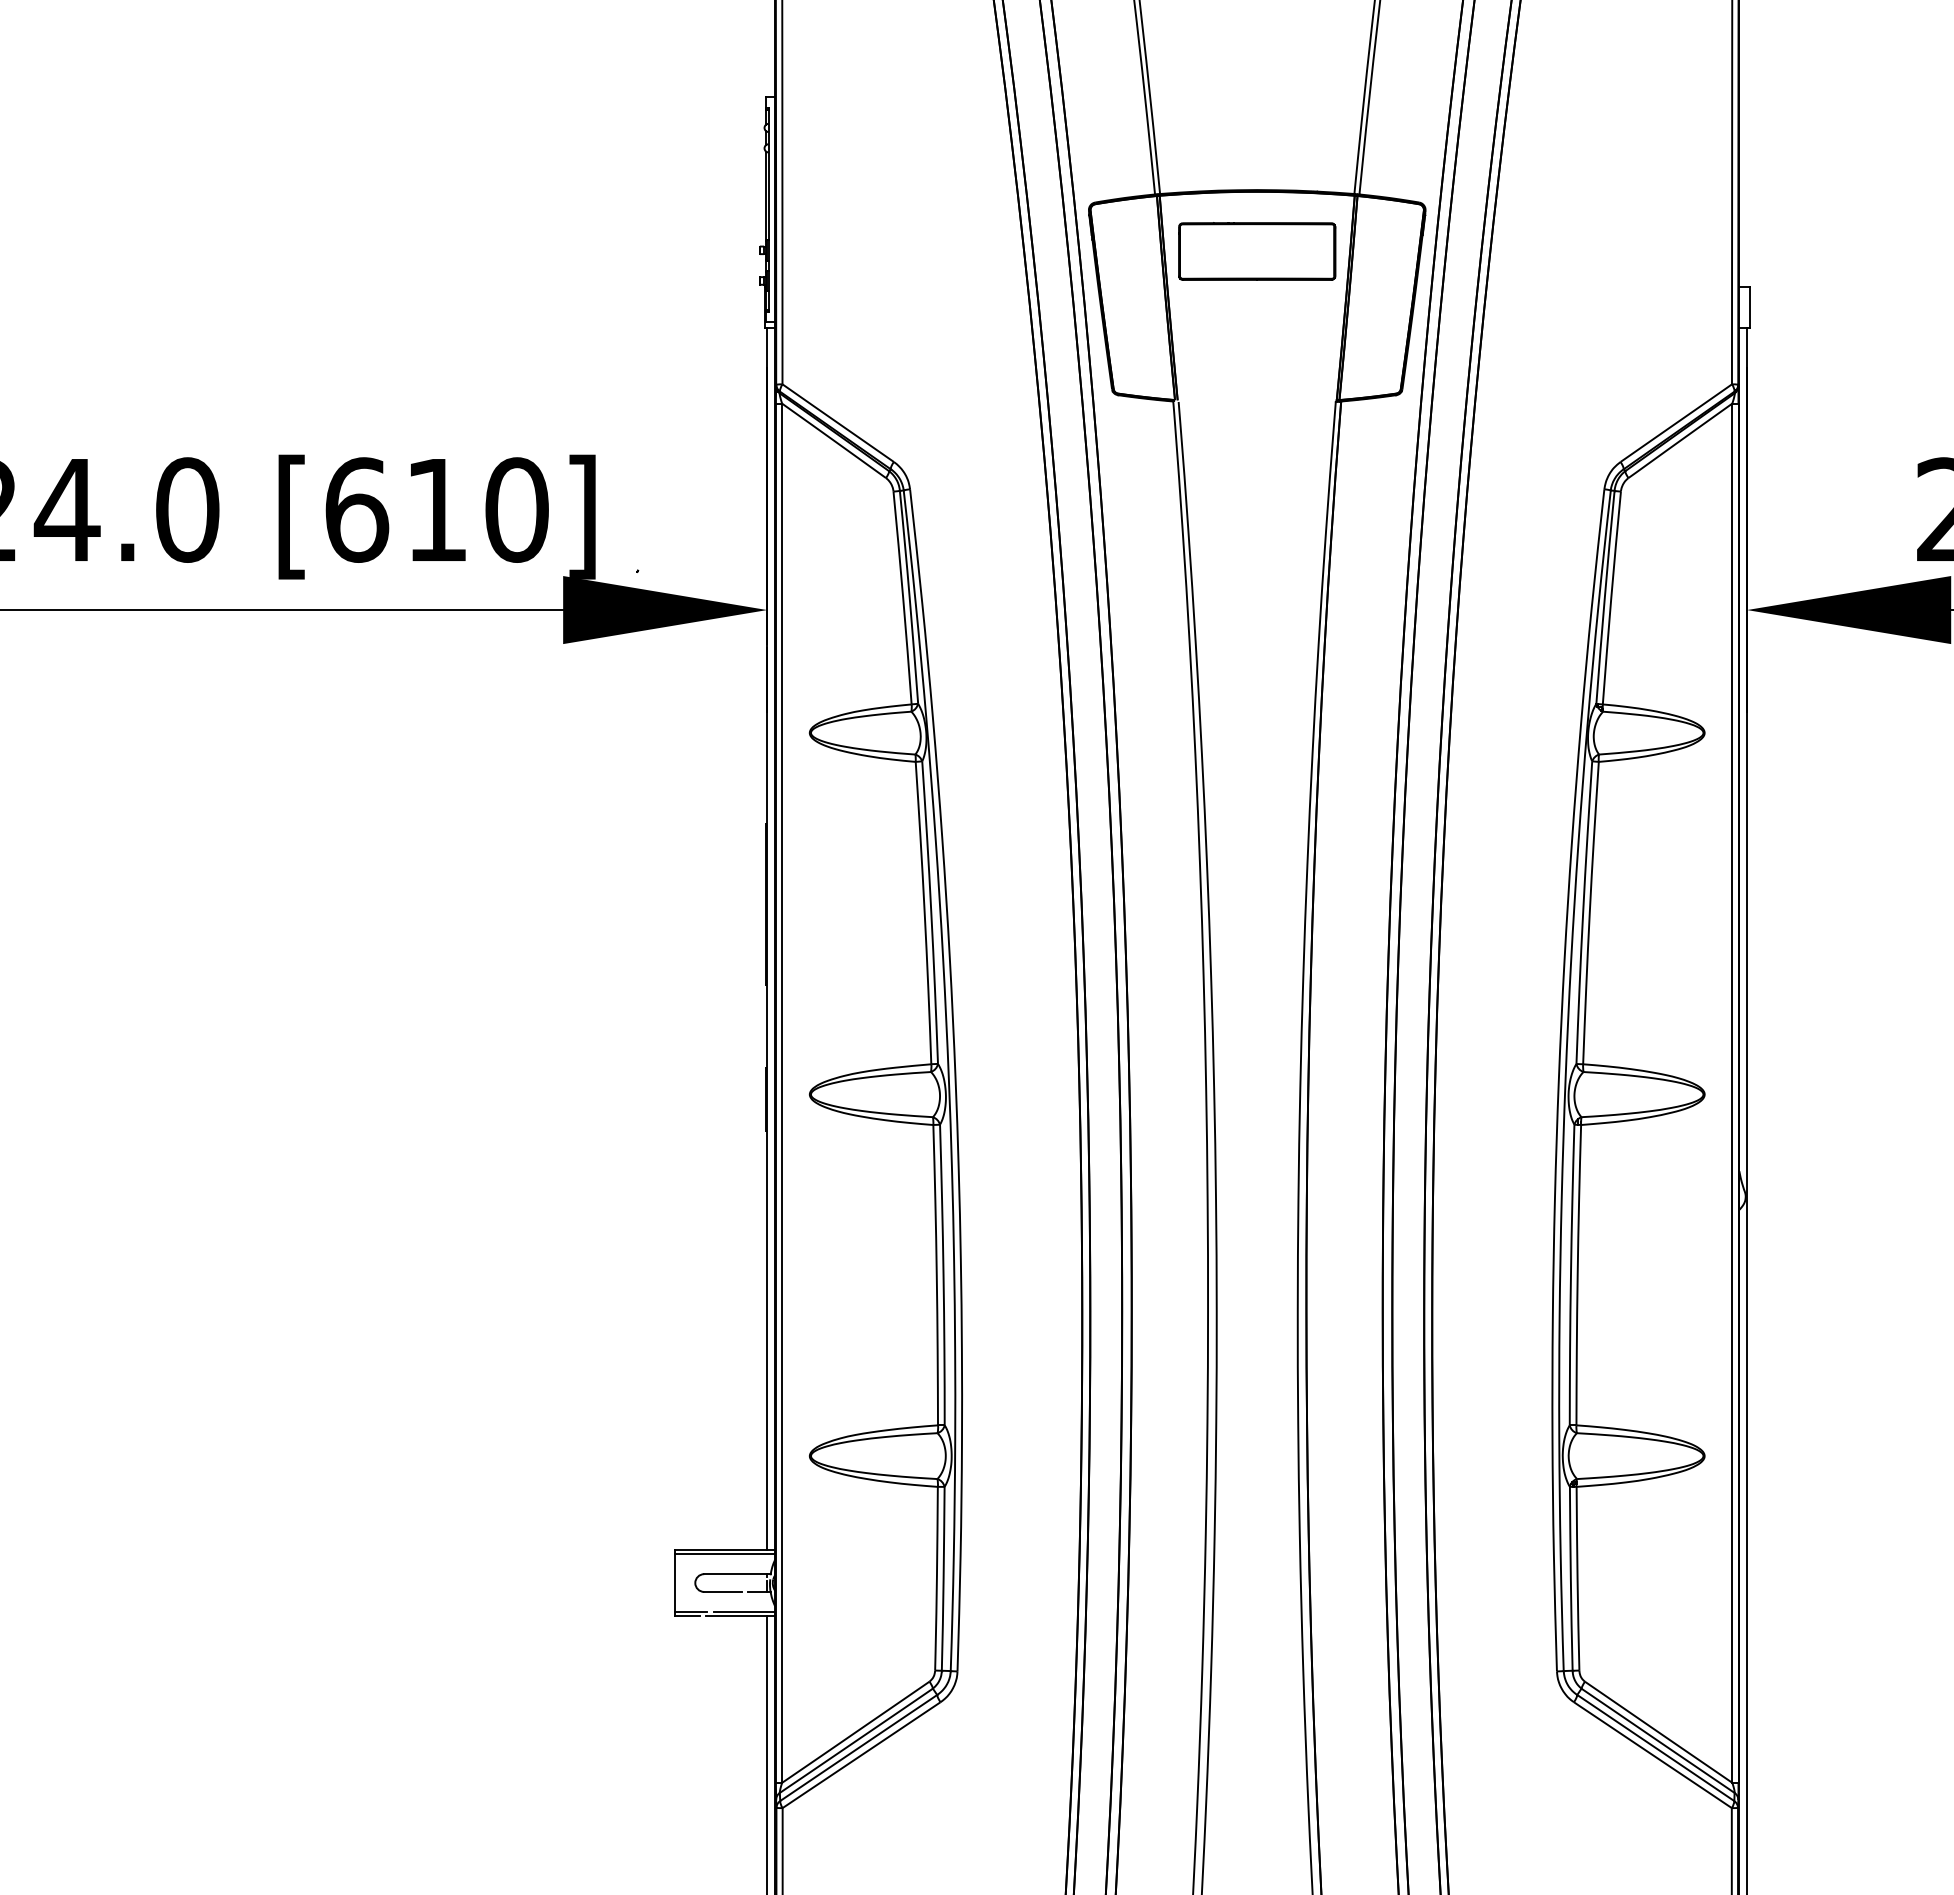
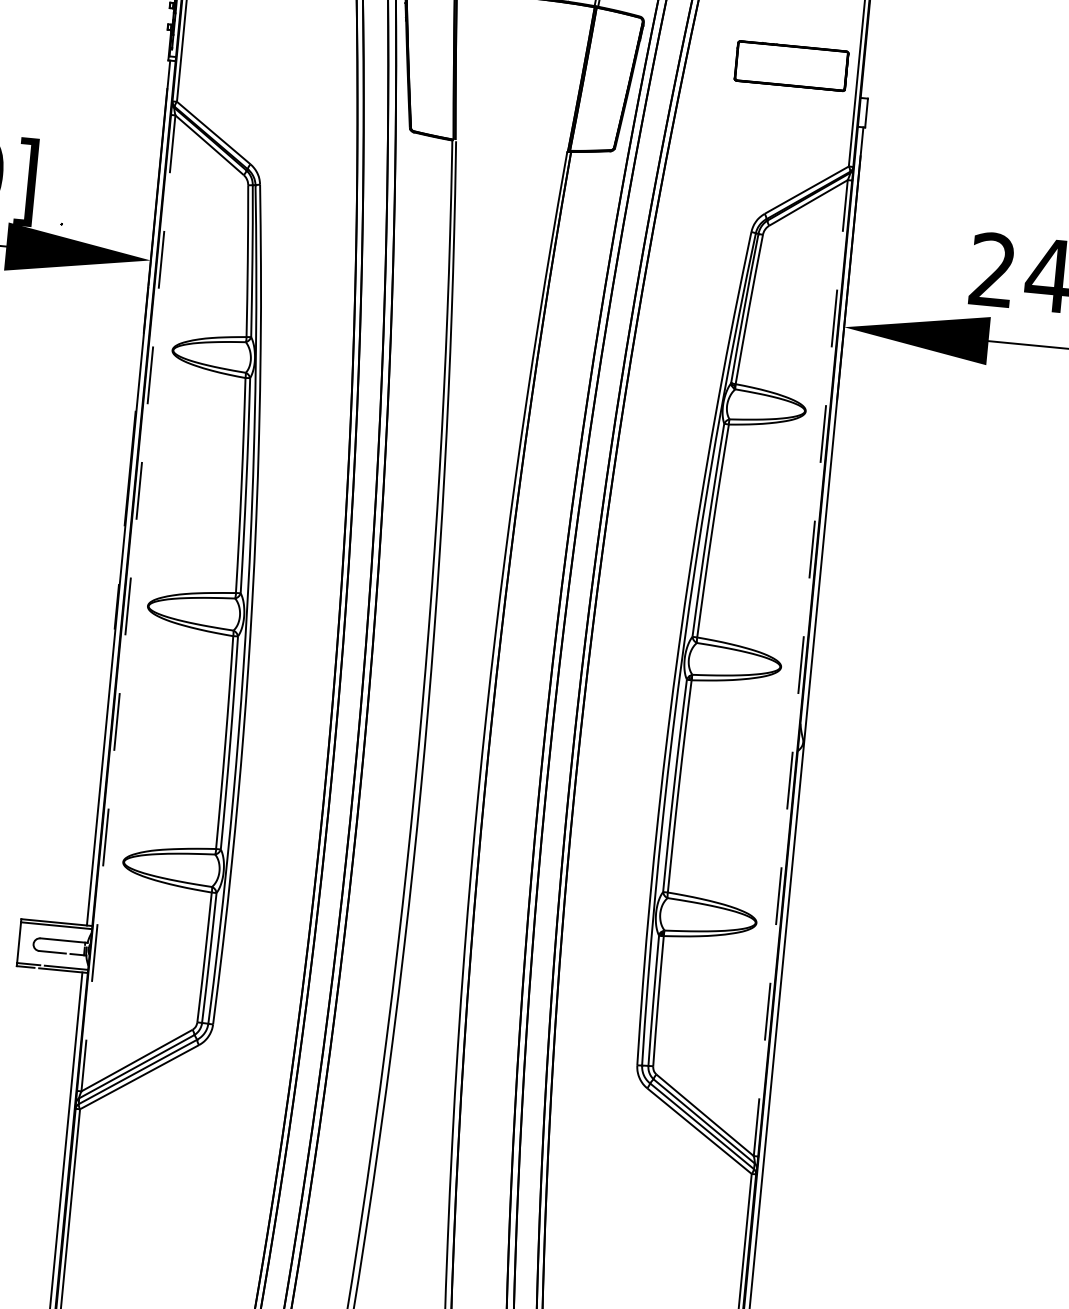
part: (1257, 251) -> (791, 66), moved
line: (782, 1093) -> (128, 603), solid -> dashed
line: (1732, 1093) -> (800, 668), solid -> dashed

